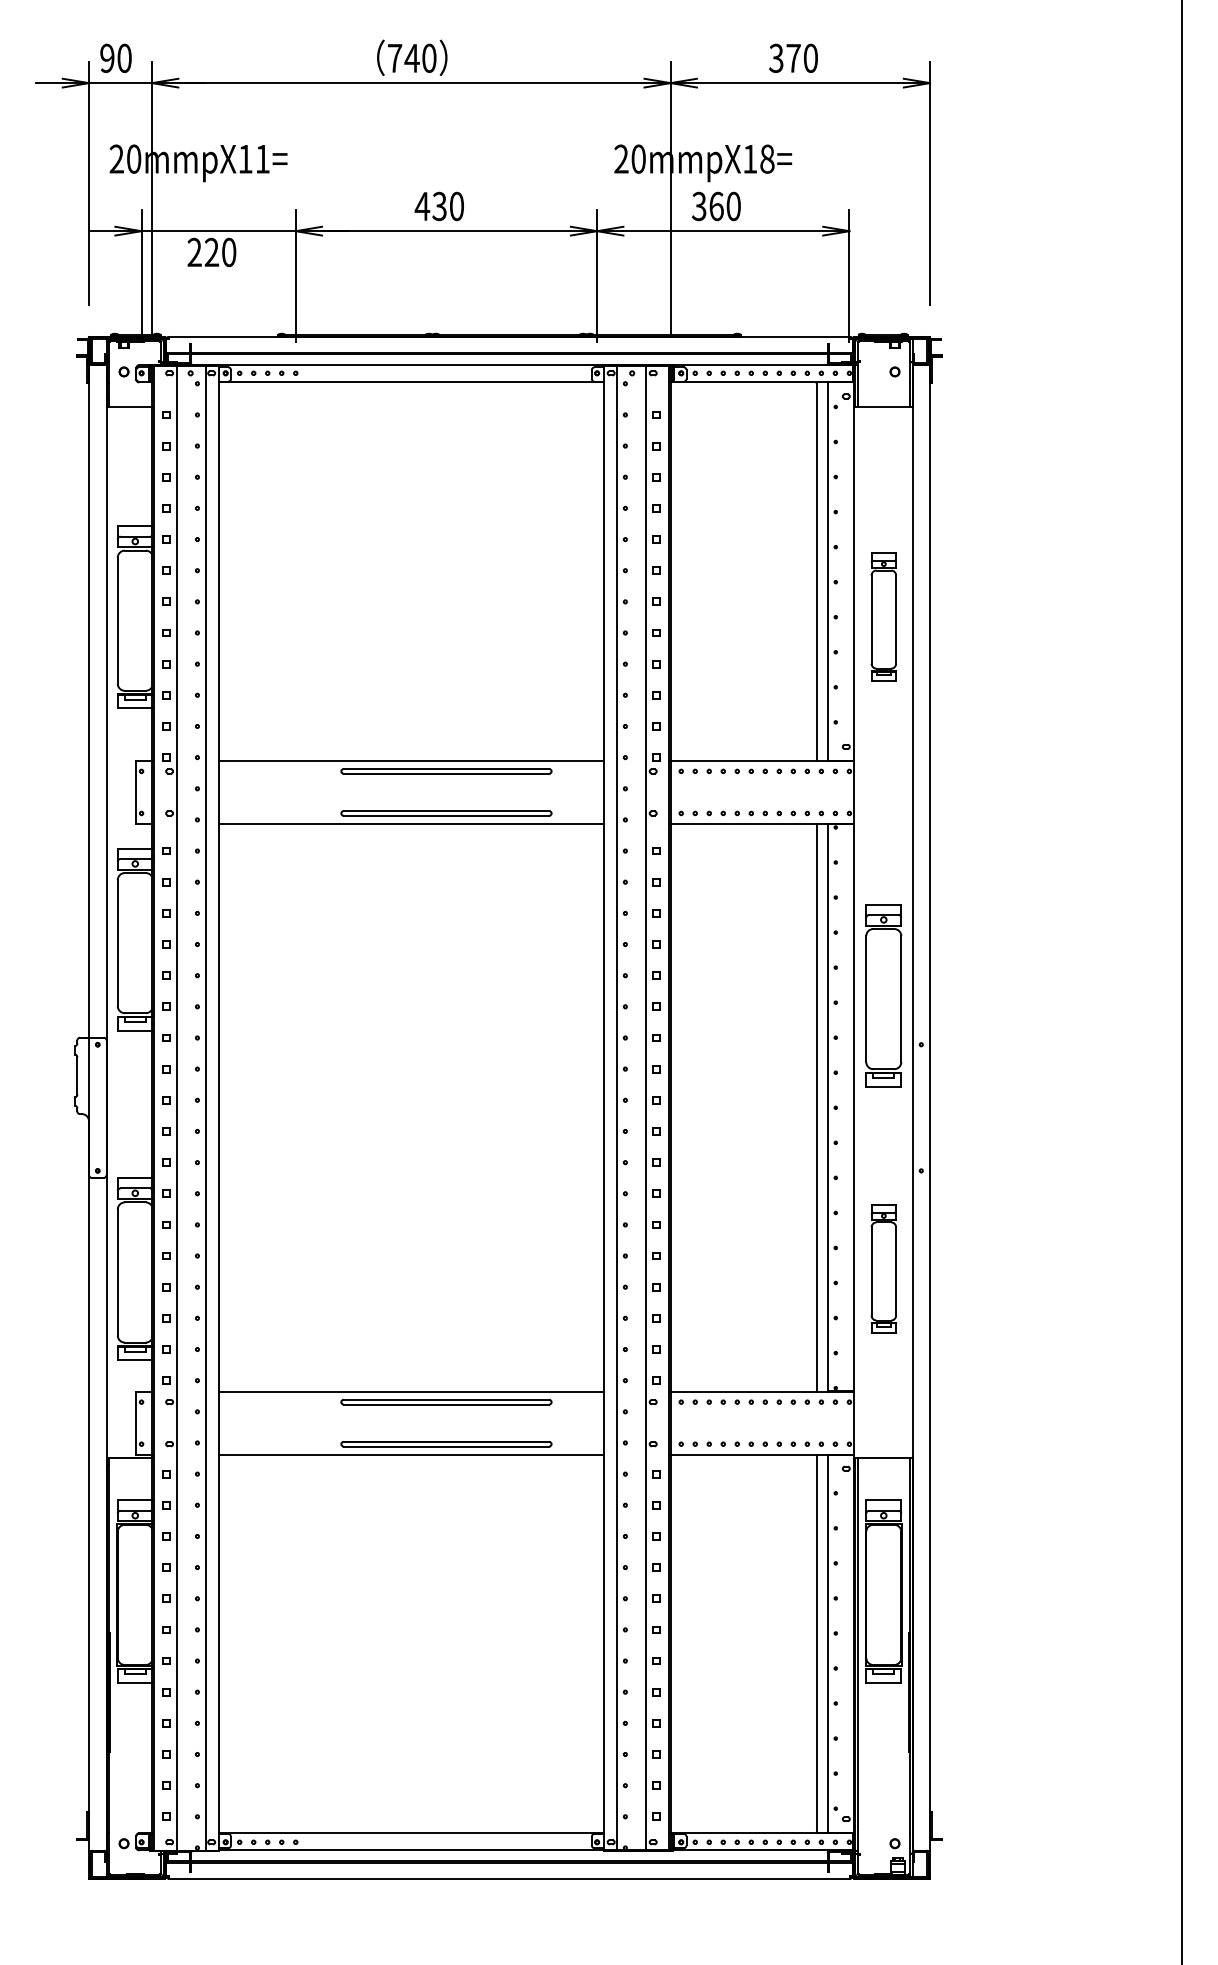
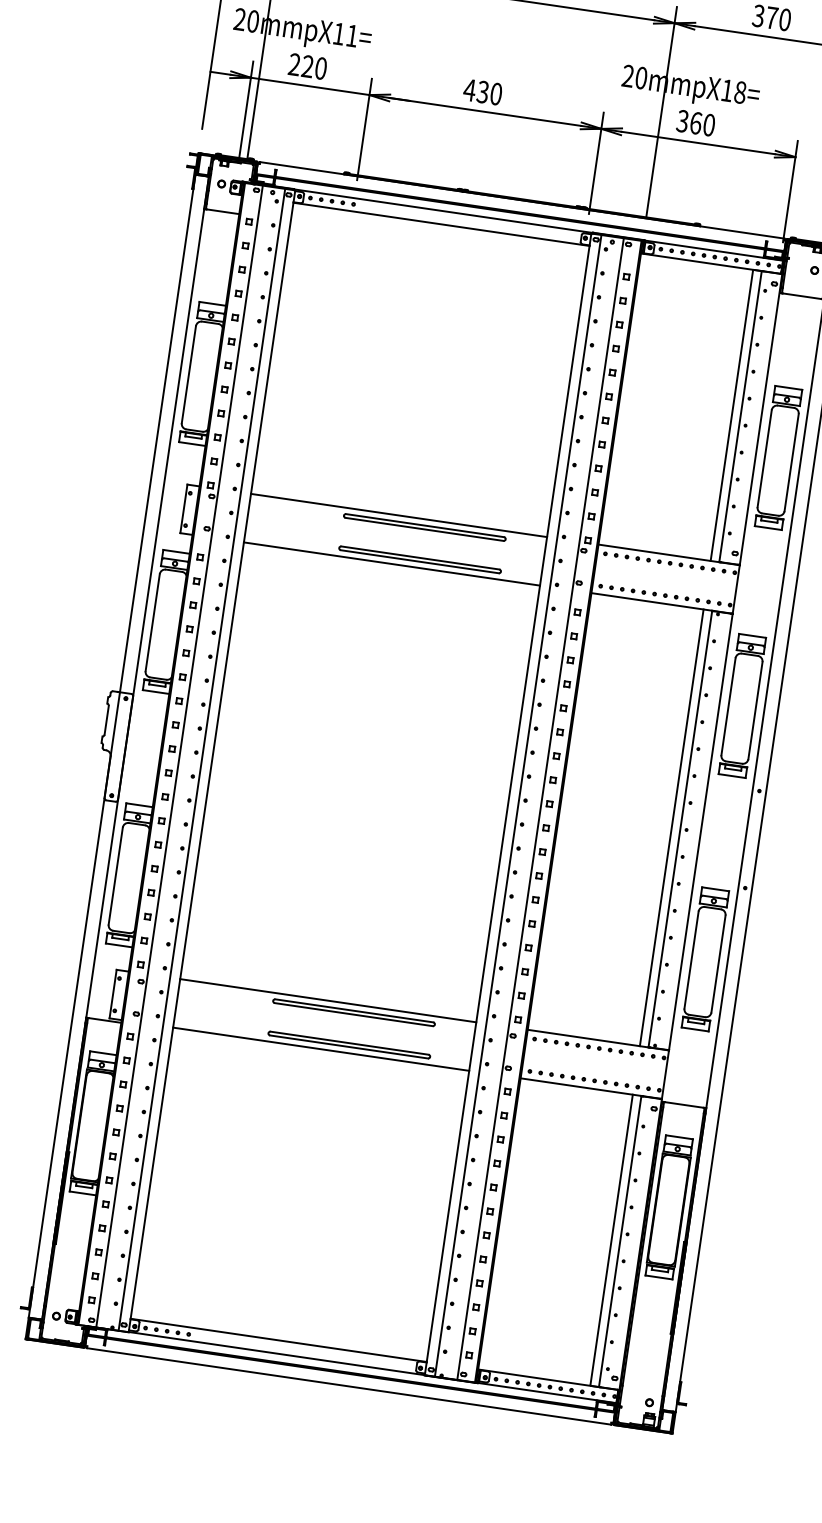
text: (211, 252) -> (307, 66), moved
part: (883, 616) -> (778, 457), size x1.43
part: (883, 995) -> (742, 705), moved
part: (883, 1268) -> (705, 958), size x1.43

